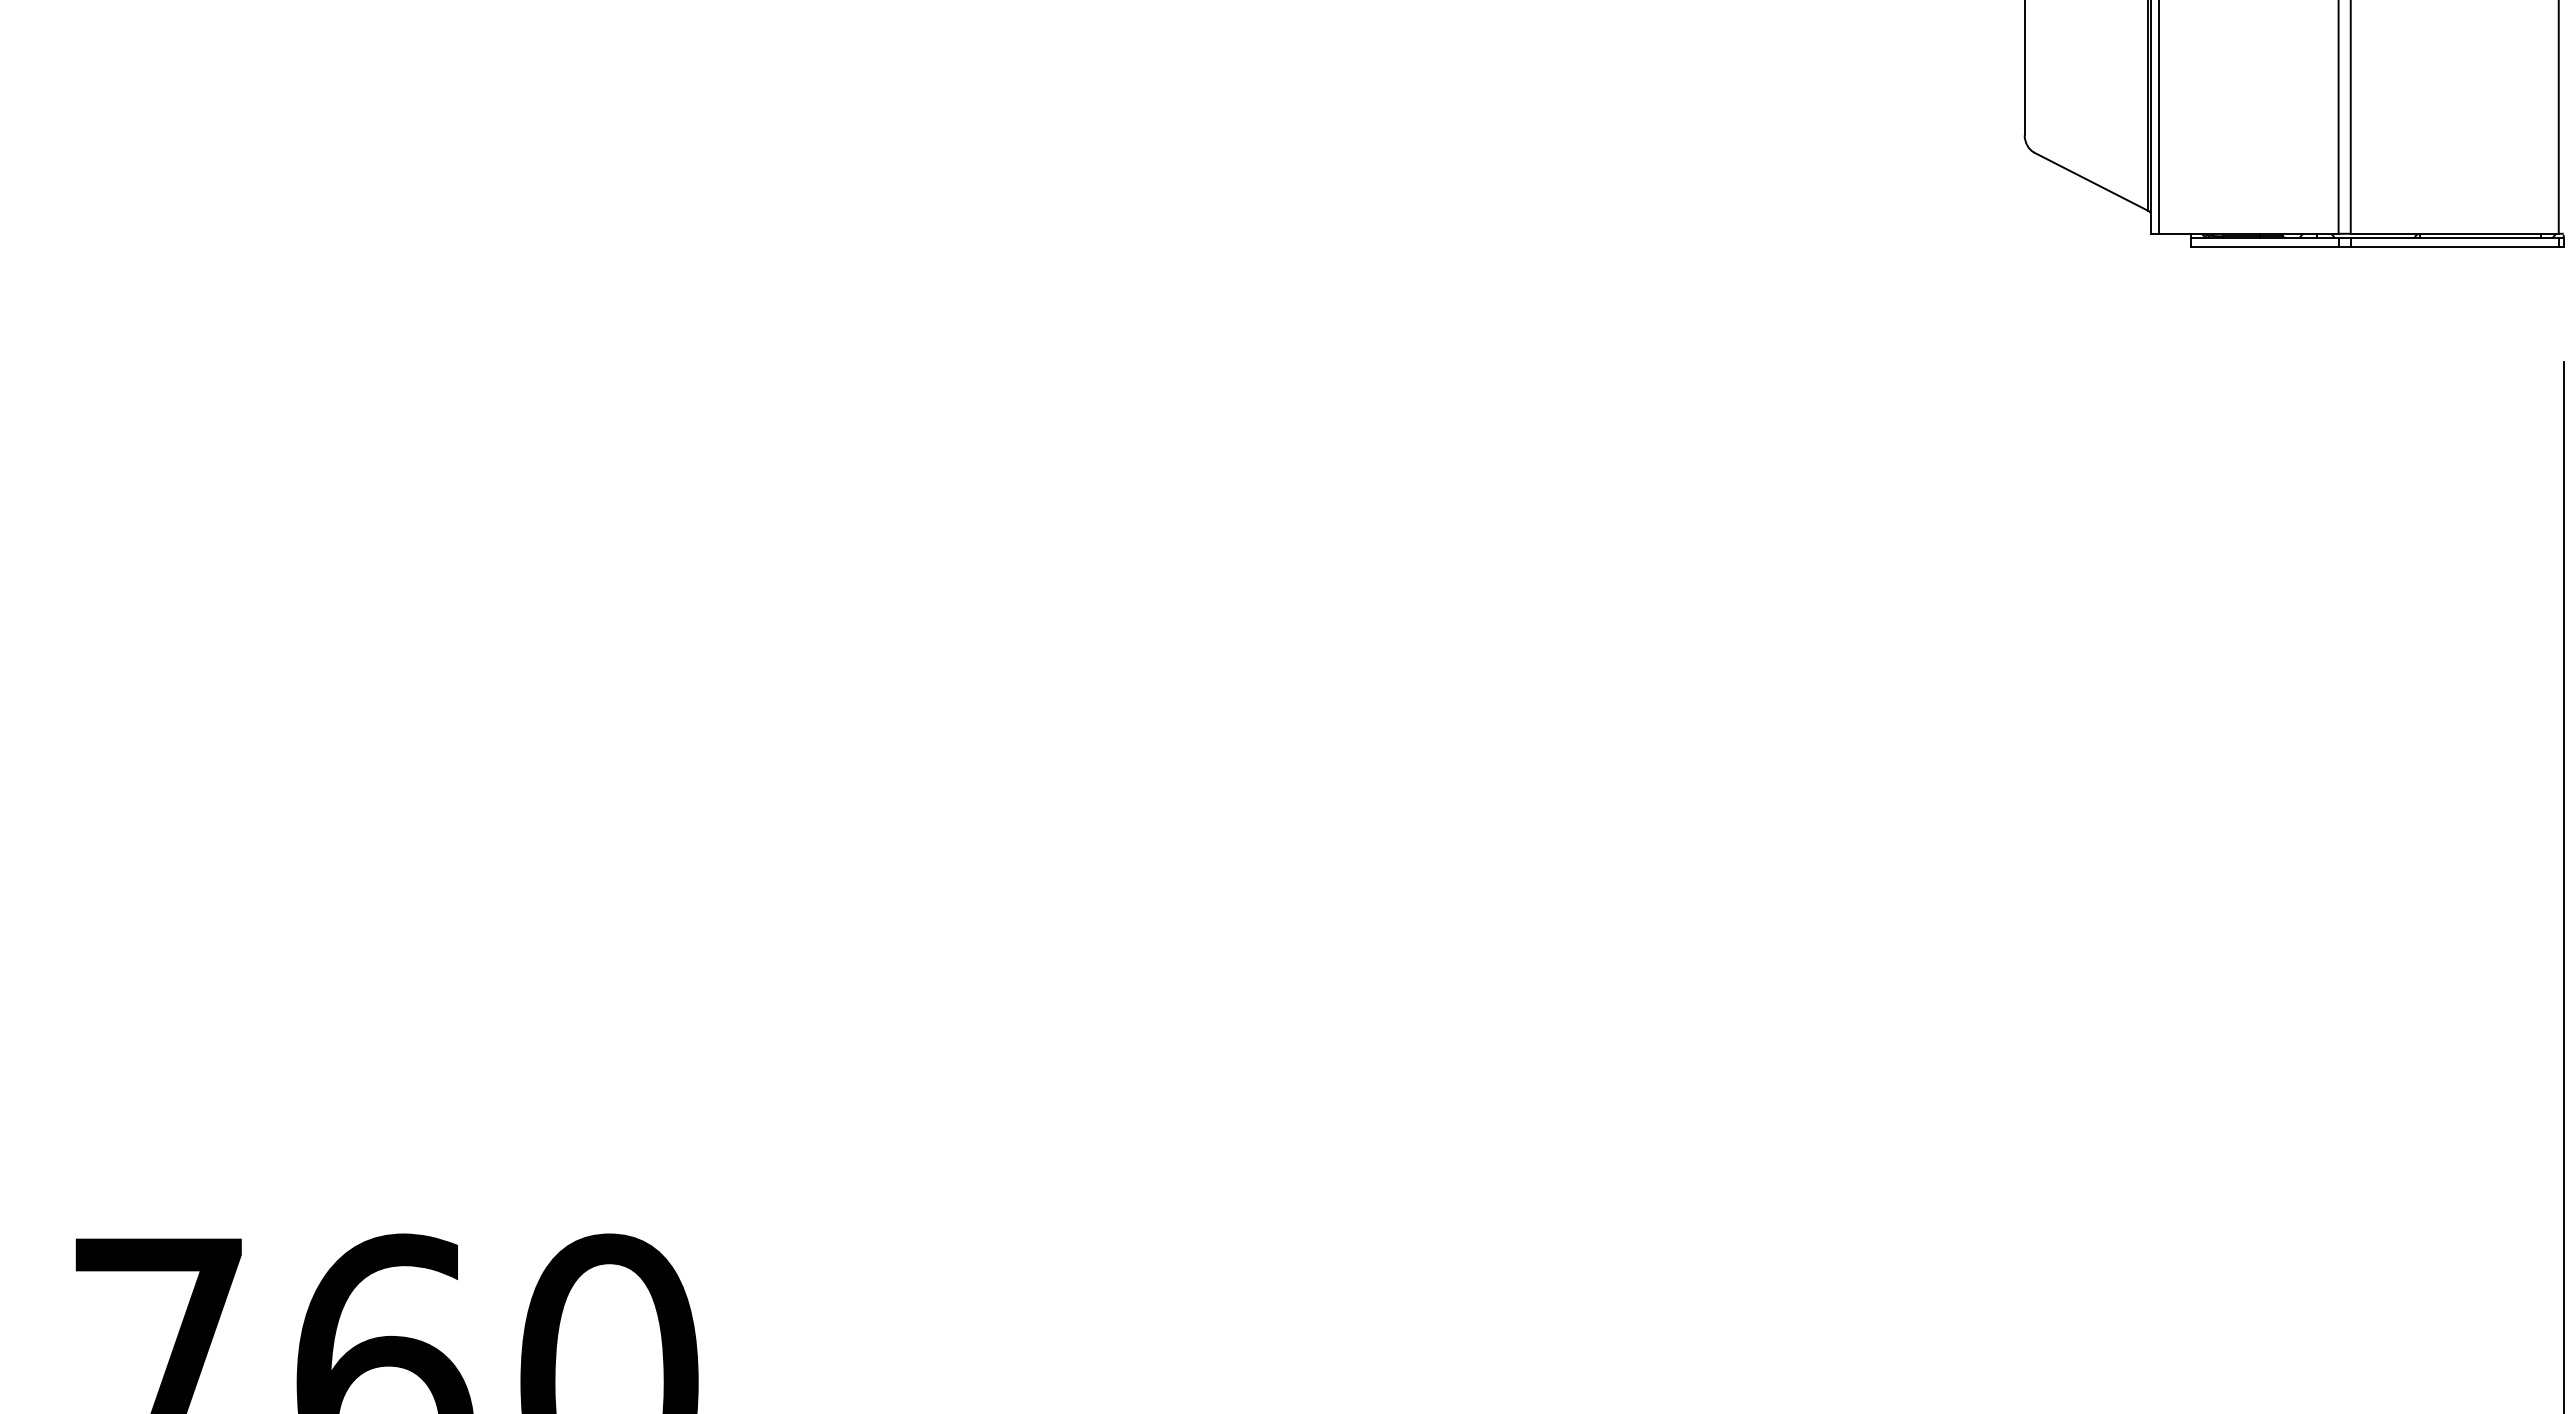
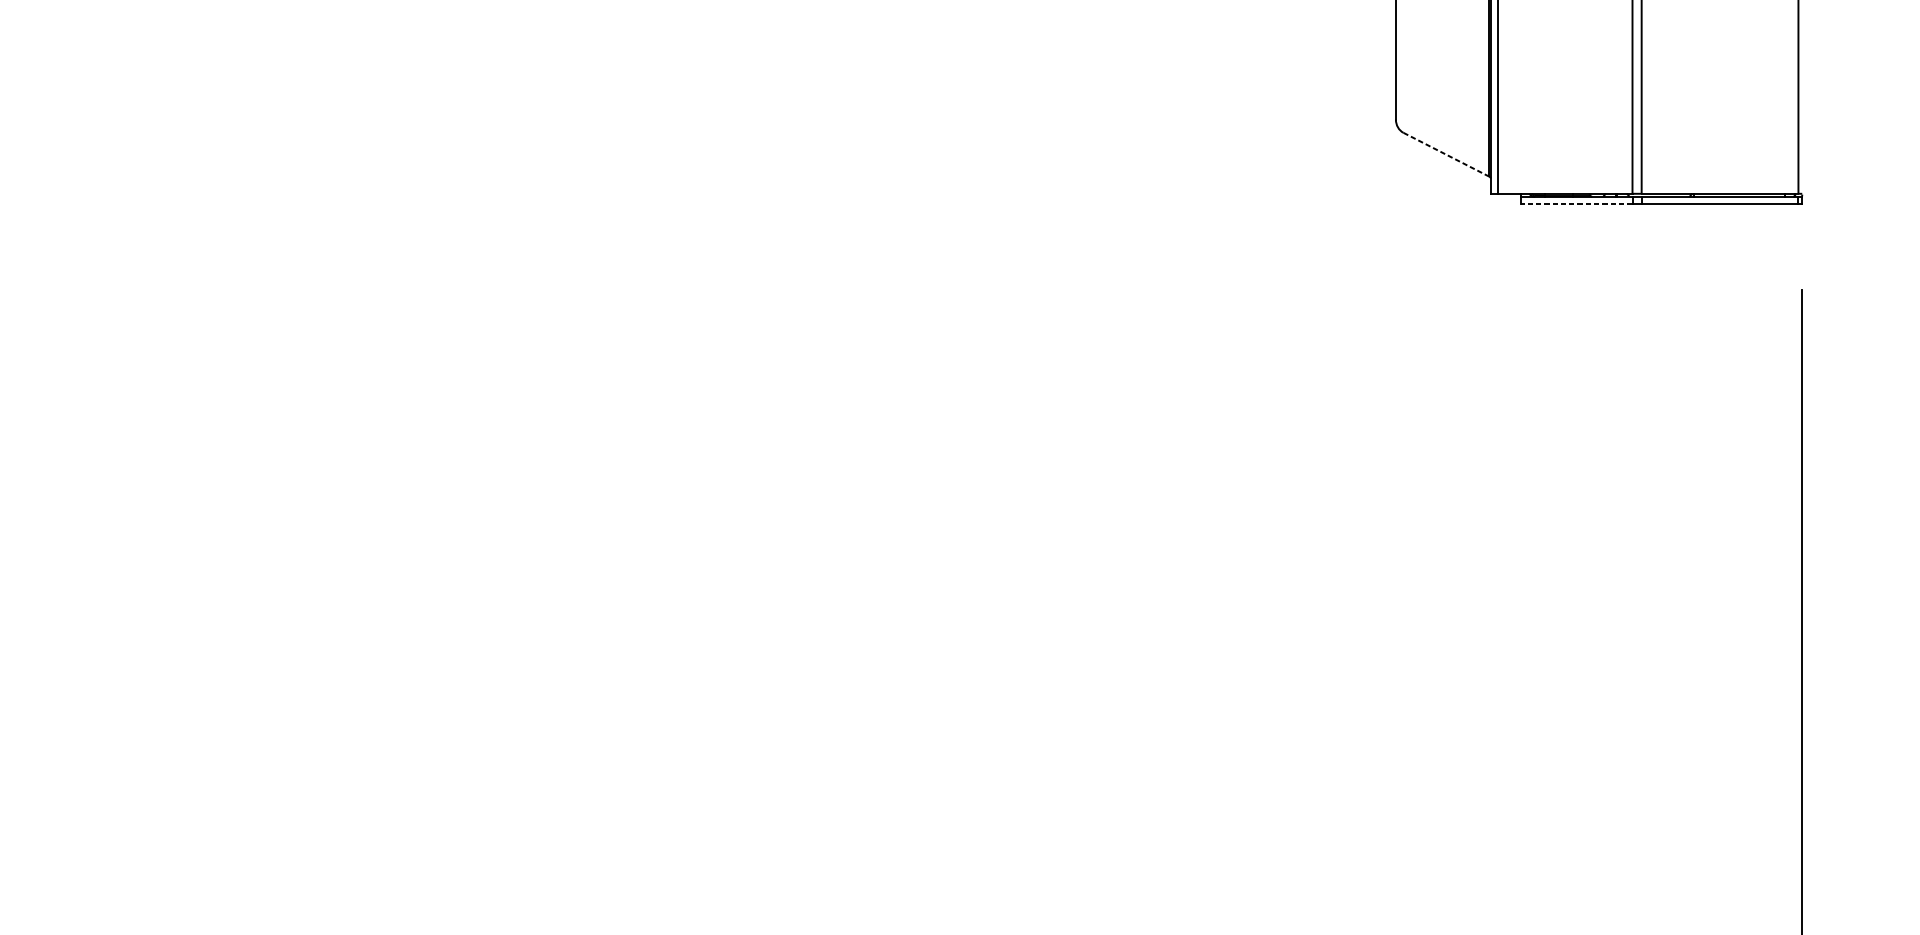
line: (2091, 181) -> (1446, 154), solid -> dashed
line: (2264, 246) -> (1576, 203), solid -> dashed

